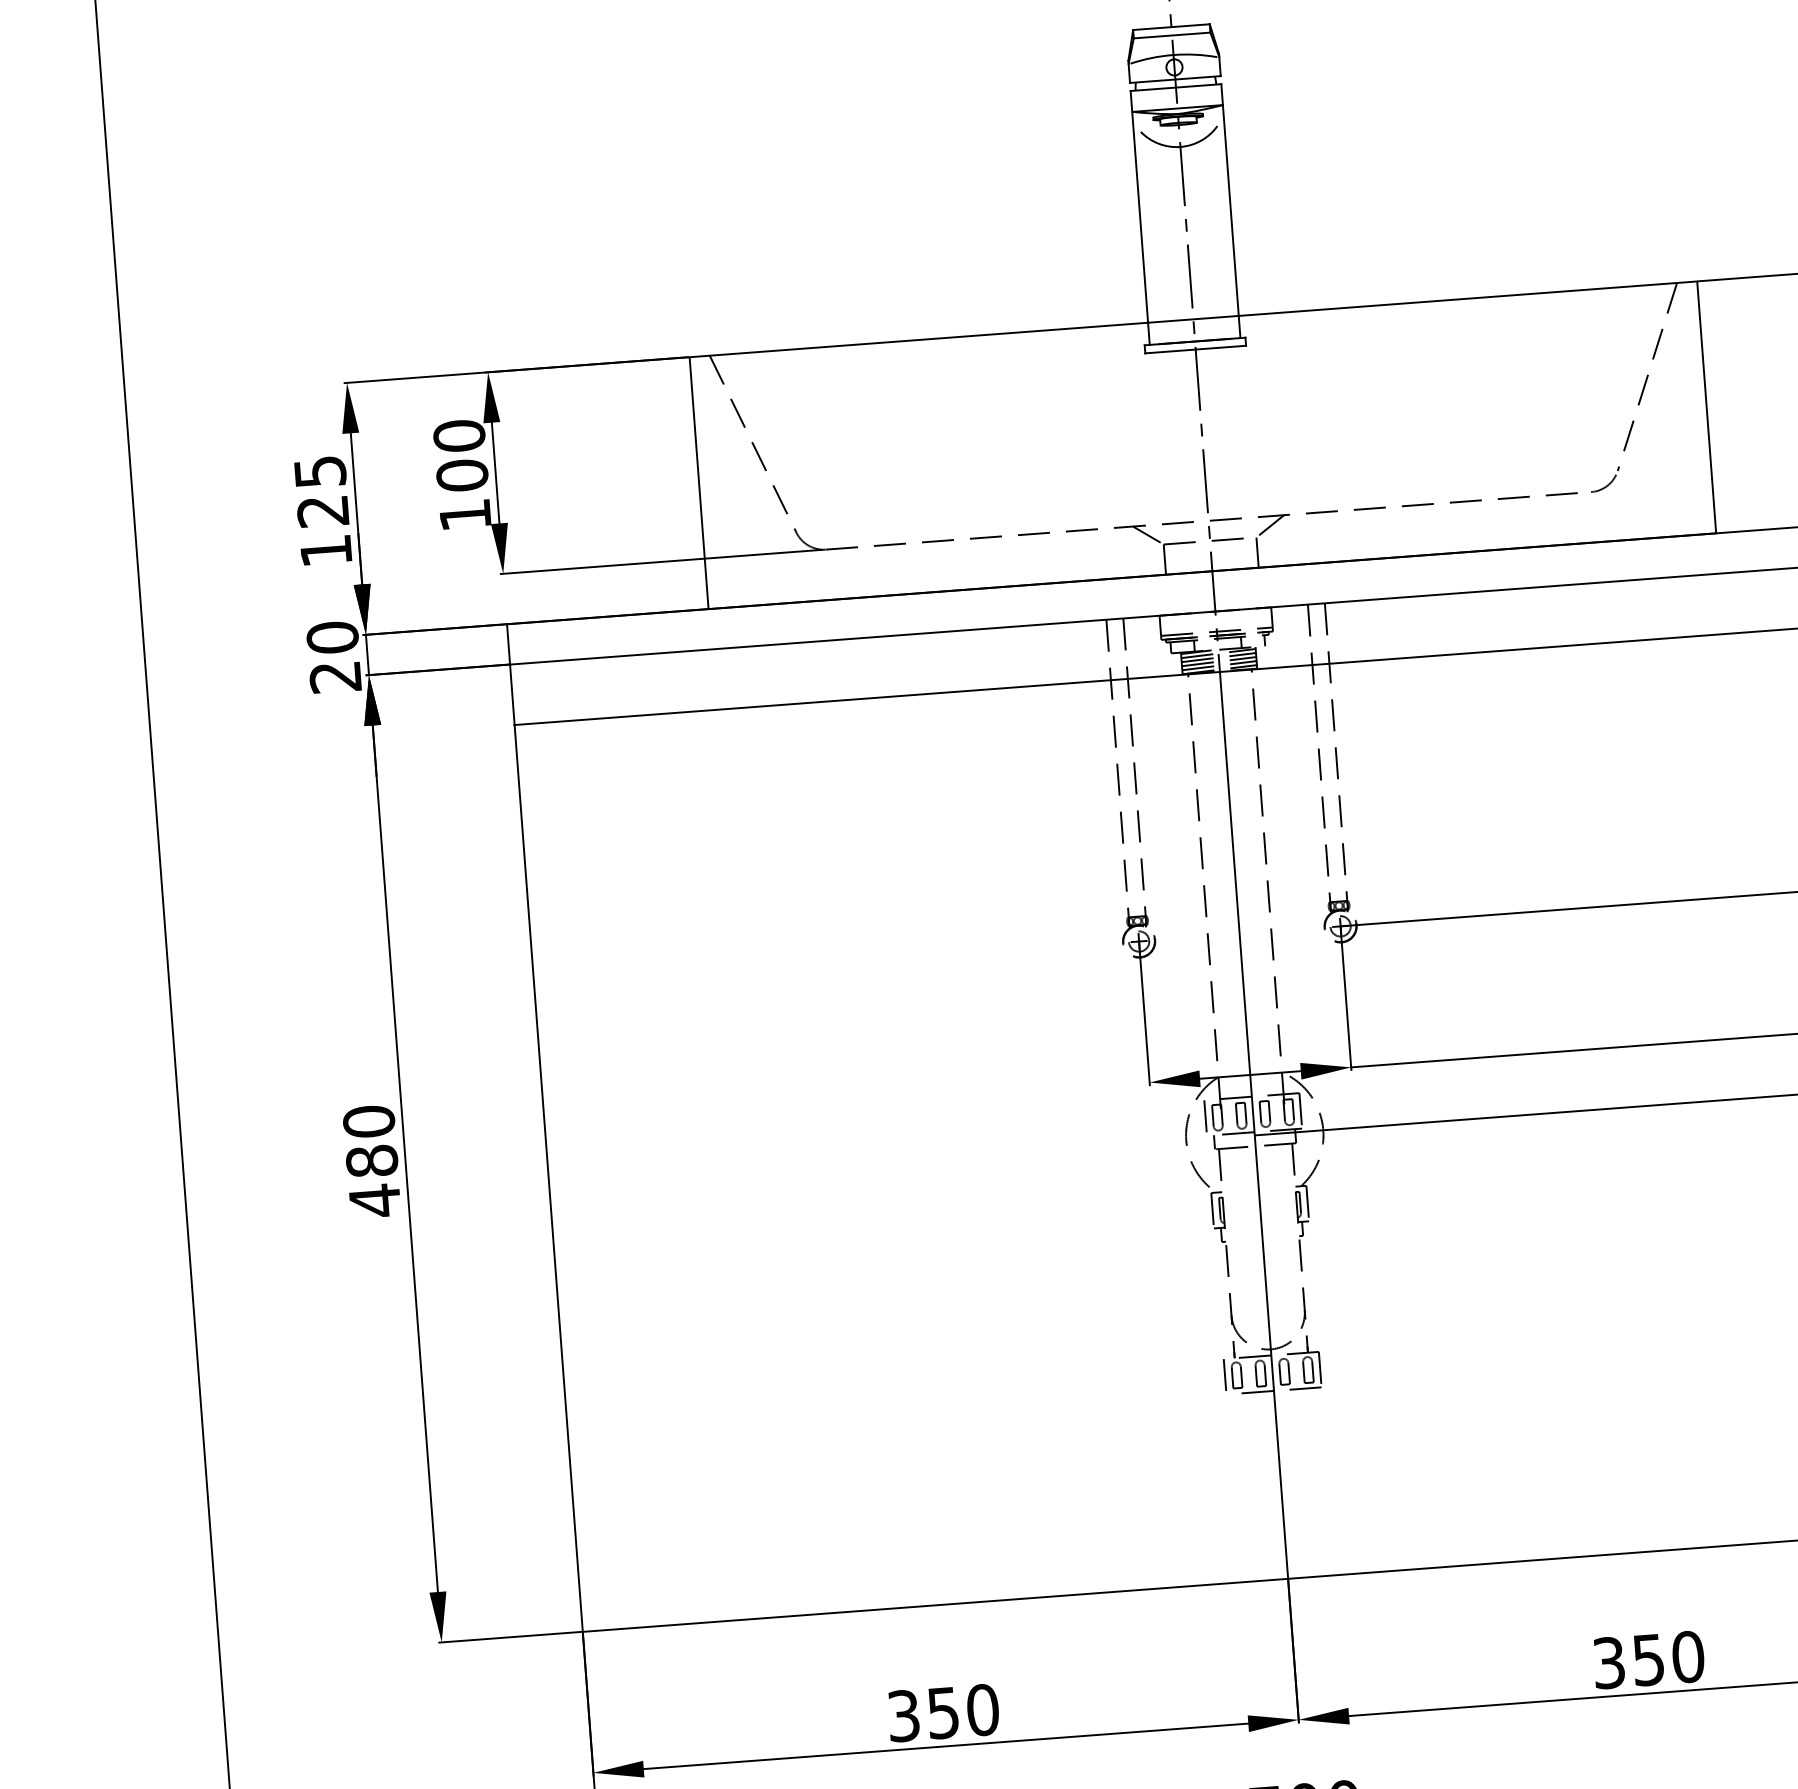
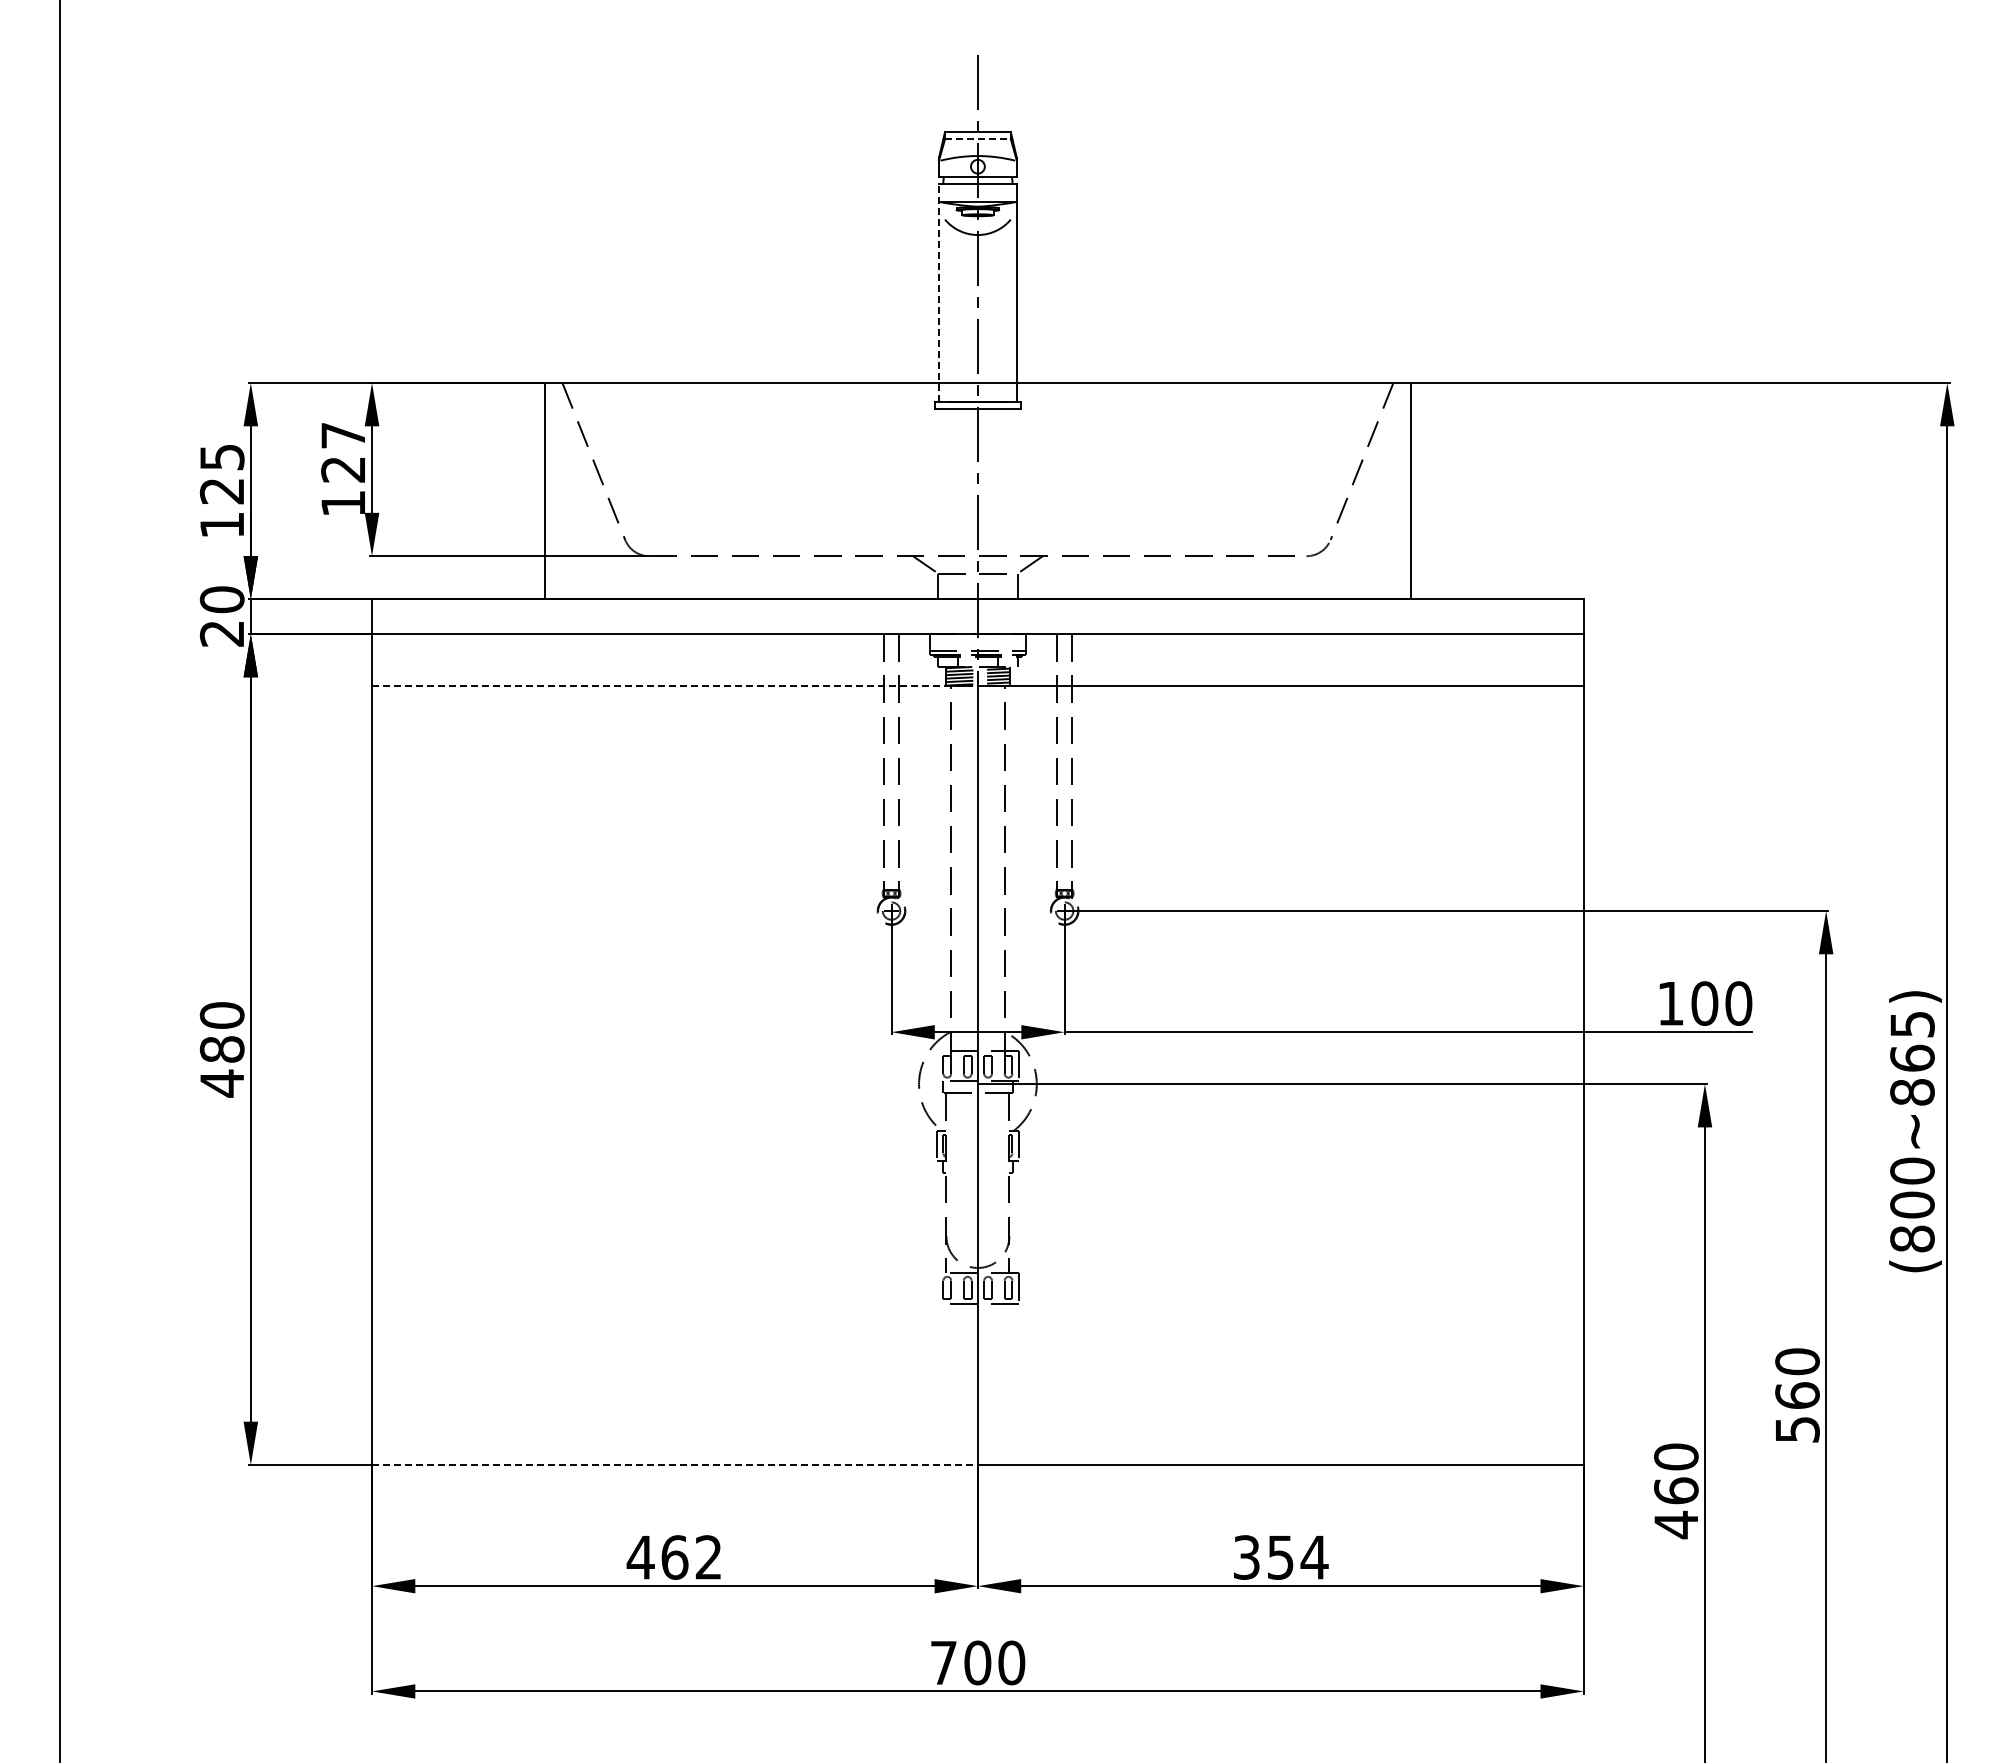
line: (1171, 35) -> (977, 139), solid -> dashed
line: (1139, 217) -> (938, 292), solid -> dashed
text: (460, 455) -> (343, 452), 100 -> 127
line: (866, 699) -> (674, 686), solid -> dashed
line: (1206, 1117) -> (937, 1065), removed
line: (1225, 1376) -> (937, 1288), removed
line: (934, 1605) -> (674, 1465), solid -> dashed
text: (1688, 1657) -> (1314, 1557), 350 -> 354
text: (942, 1713) -> (674, 1557), 350 -> 462

